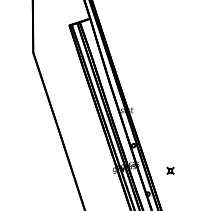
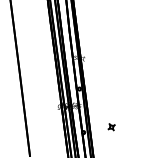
part: (170, 170) -> (111, 126), moved

